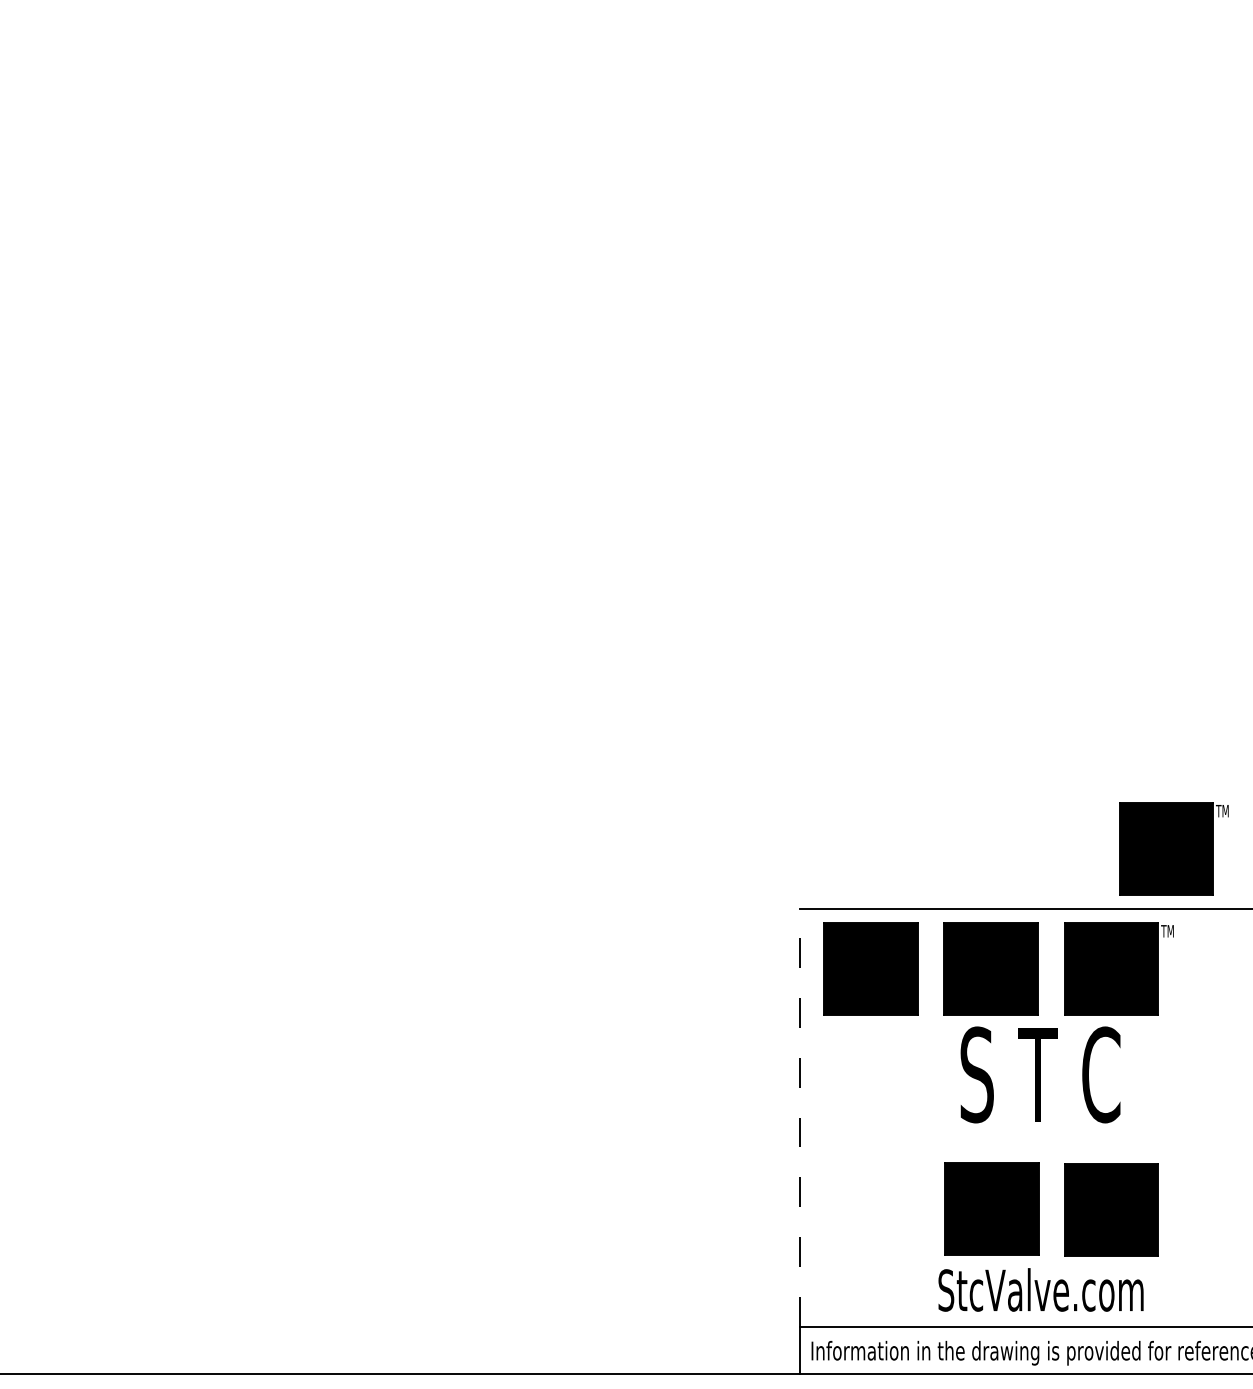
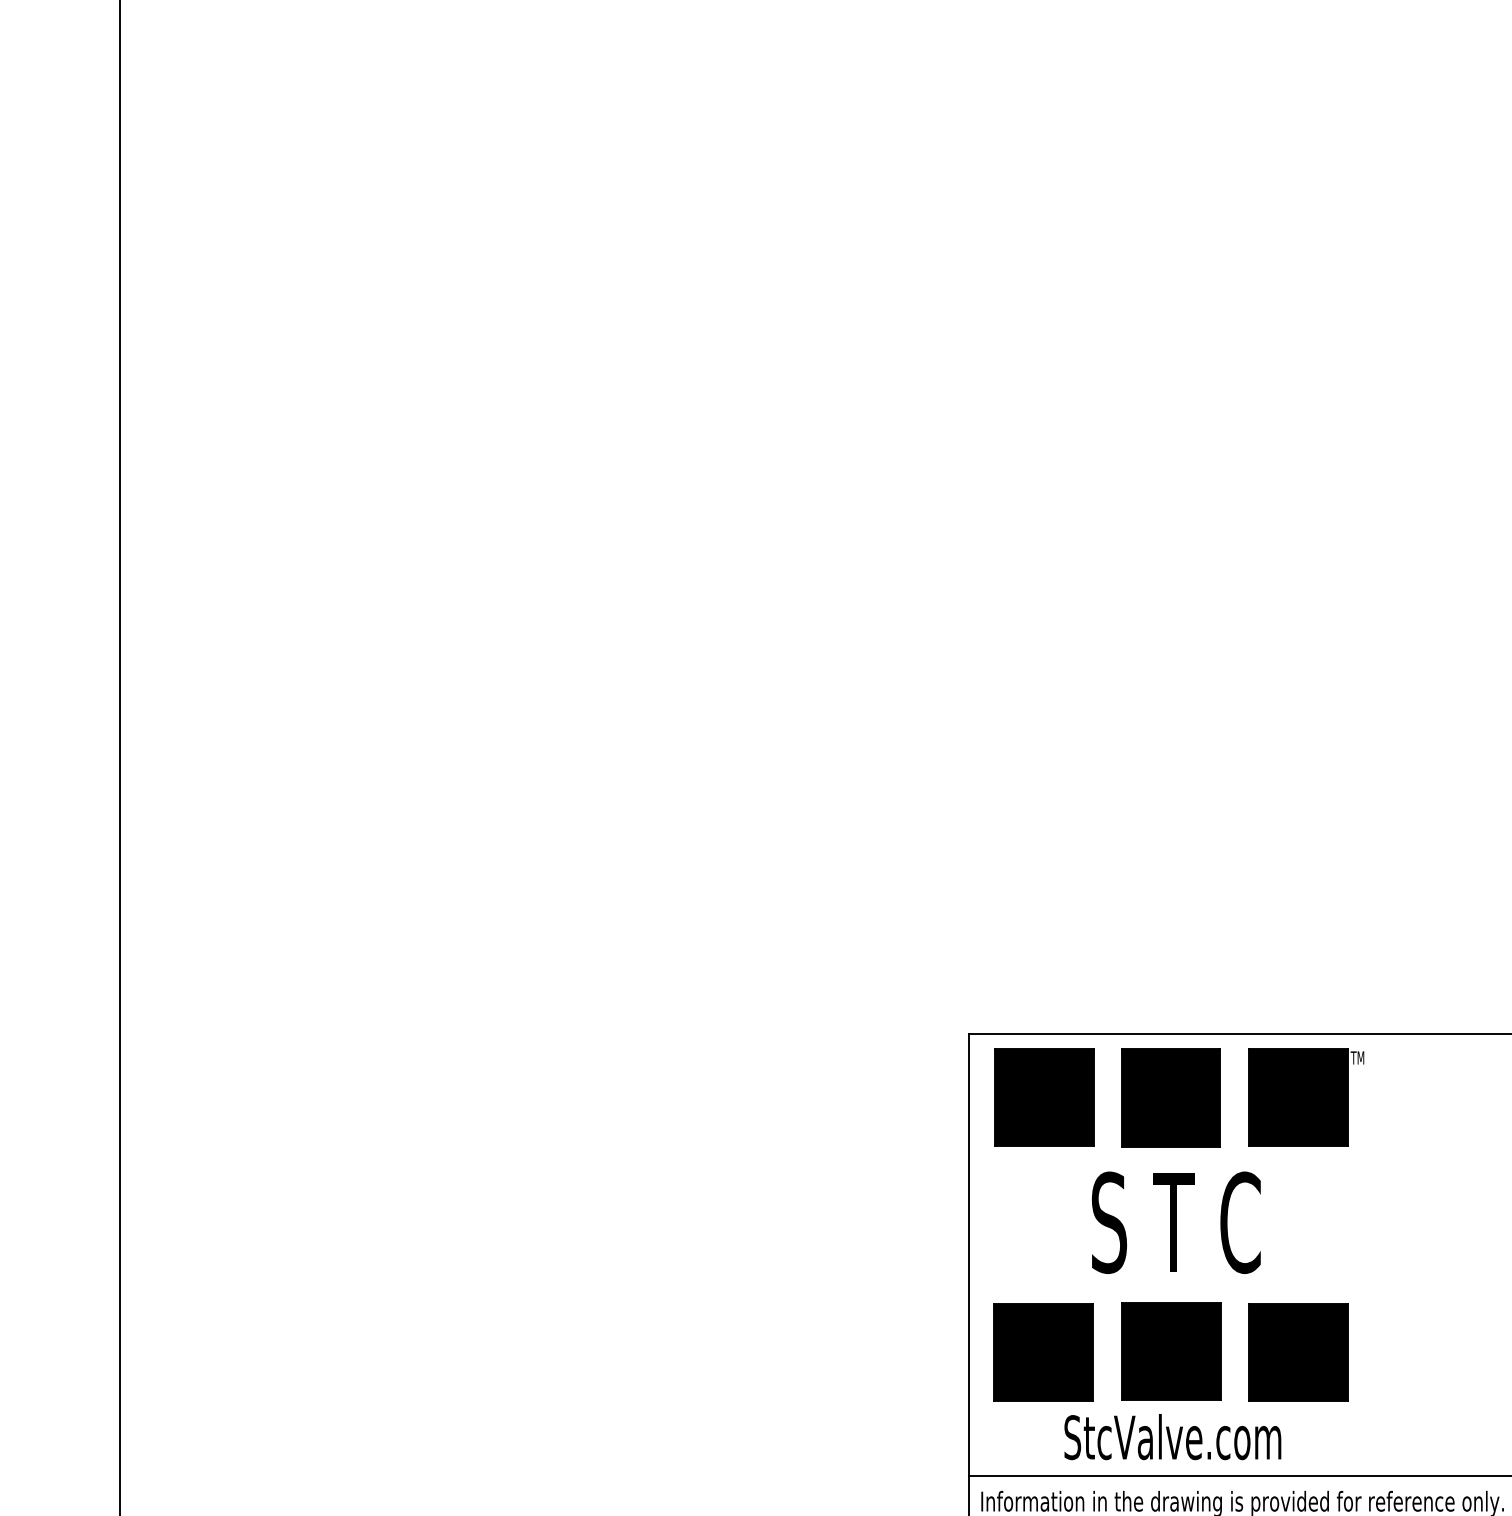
part: (1174, 848) -> (1364, 970), removed
text: (1039, 1074) -> (1175, 1222), moved
line: (800, 1118) -> (969, 1255), dashed -> solid
part: (870, 1209) -> (1043, 1352), added
text: (1040, 1290) -> (1172, 1437), moved

